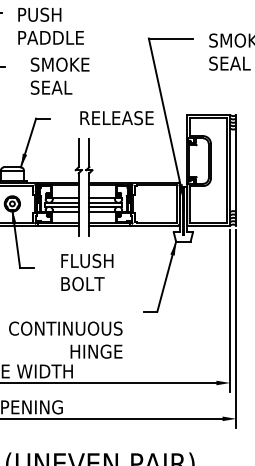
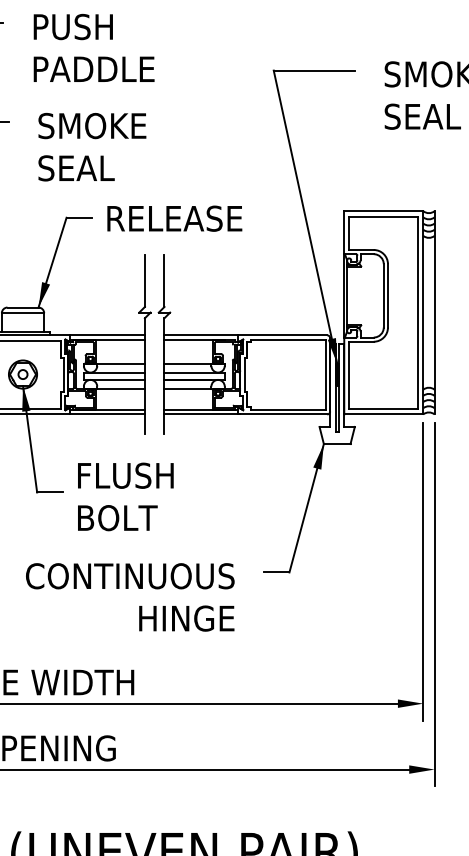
text: (59, 75) -> (91, 145), moved
text: (116, 118) -> (173, 219), moved
text: (87, 272) -> (126, 496), moved
text: (65, 339) -> (129, 596), moved

